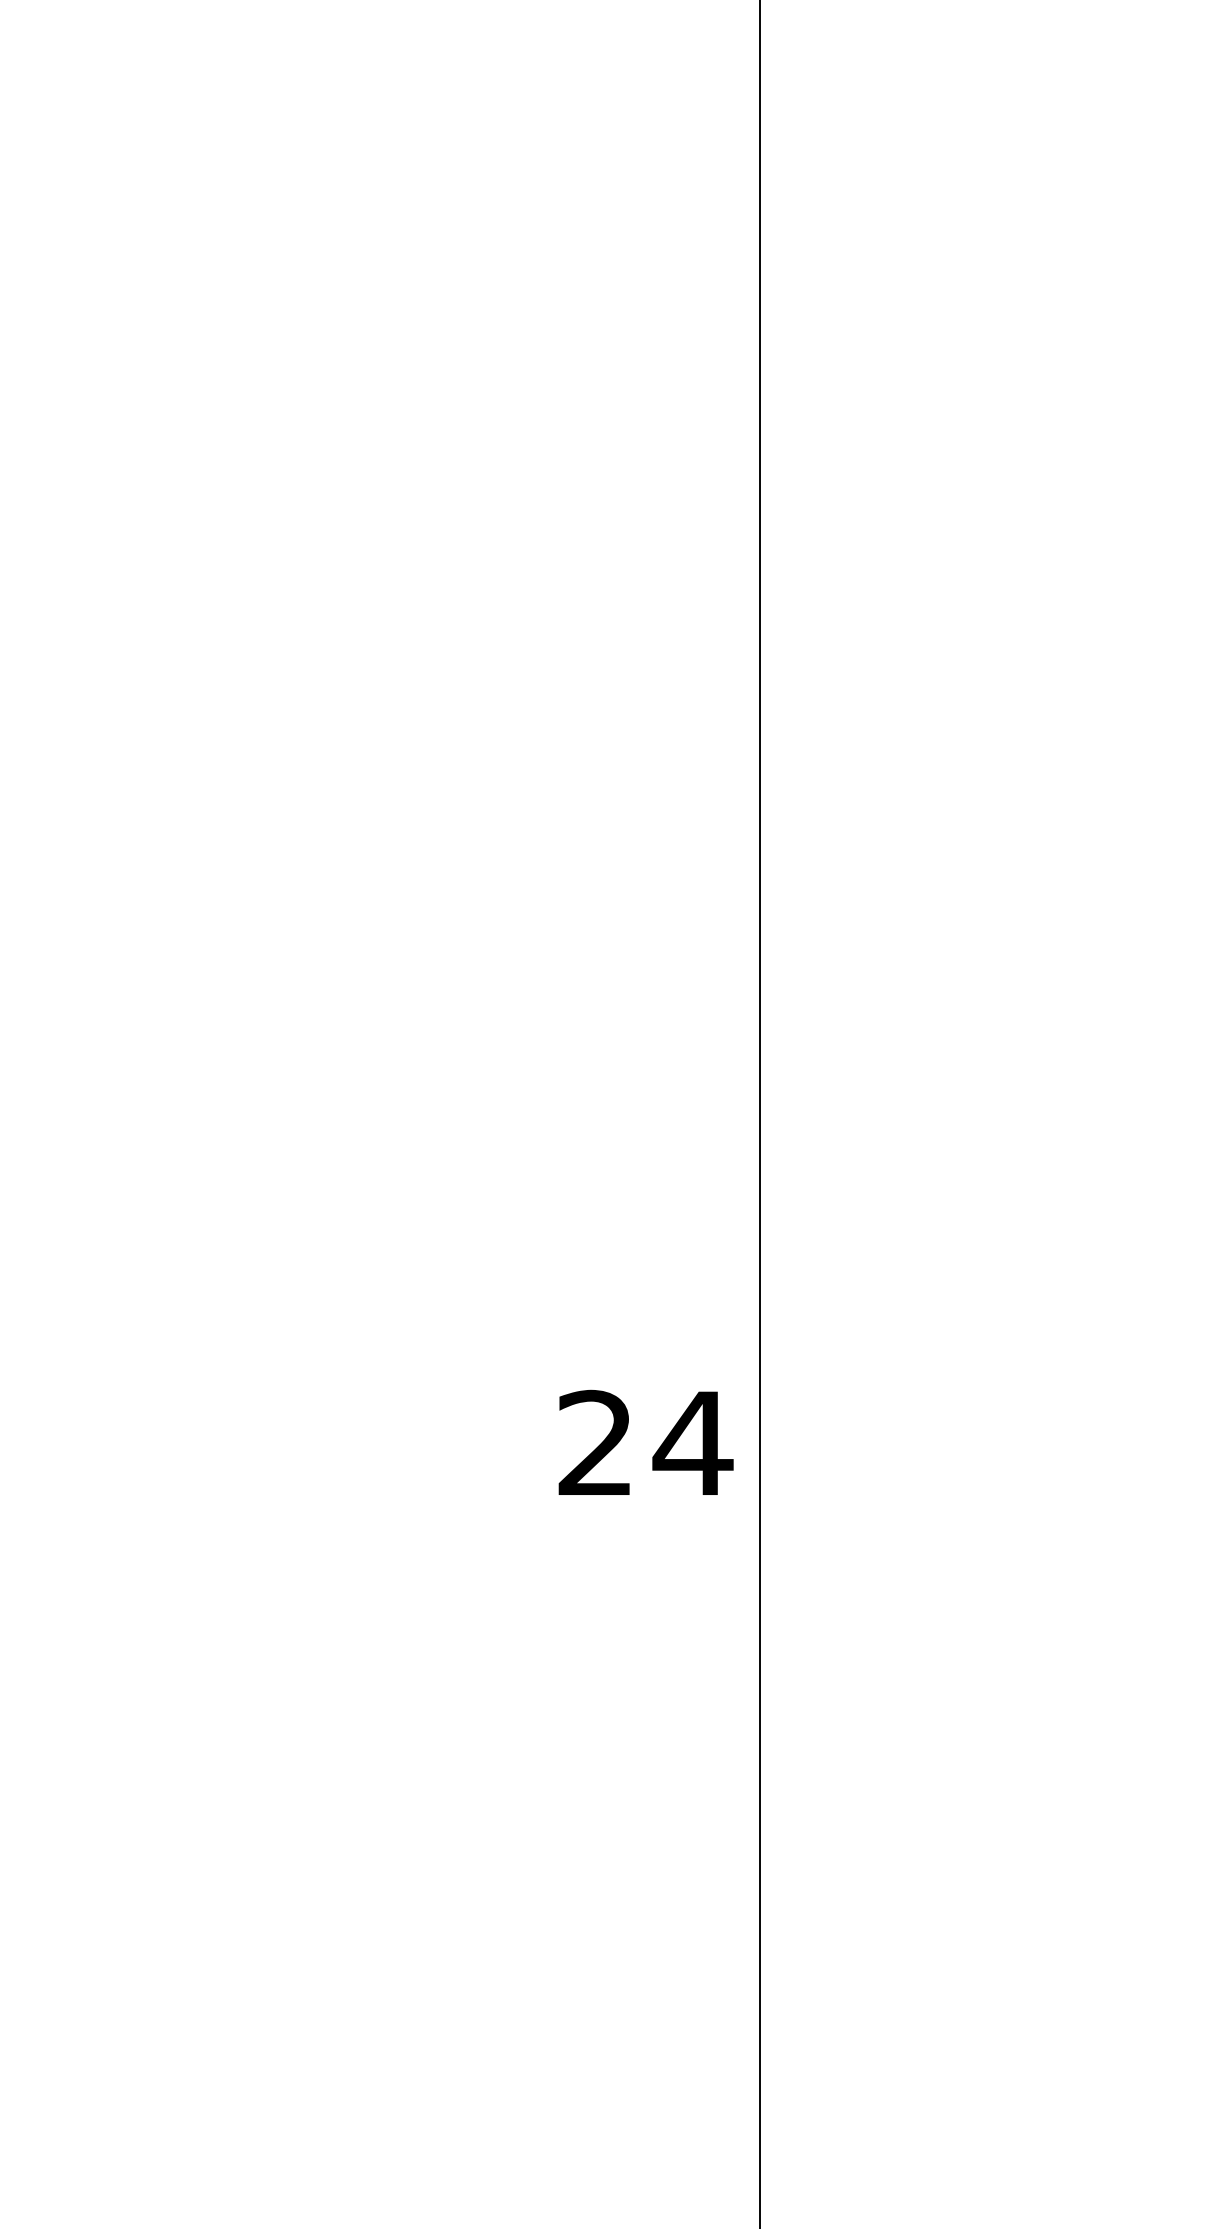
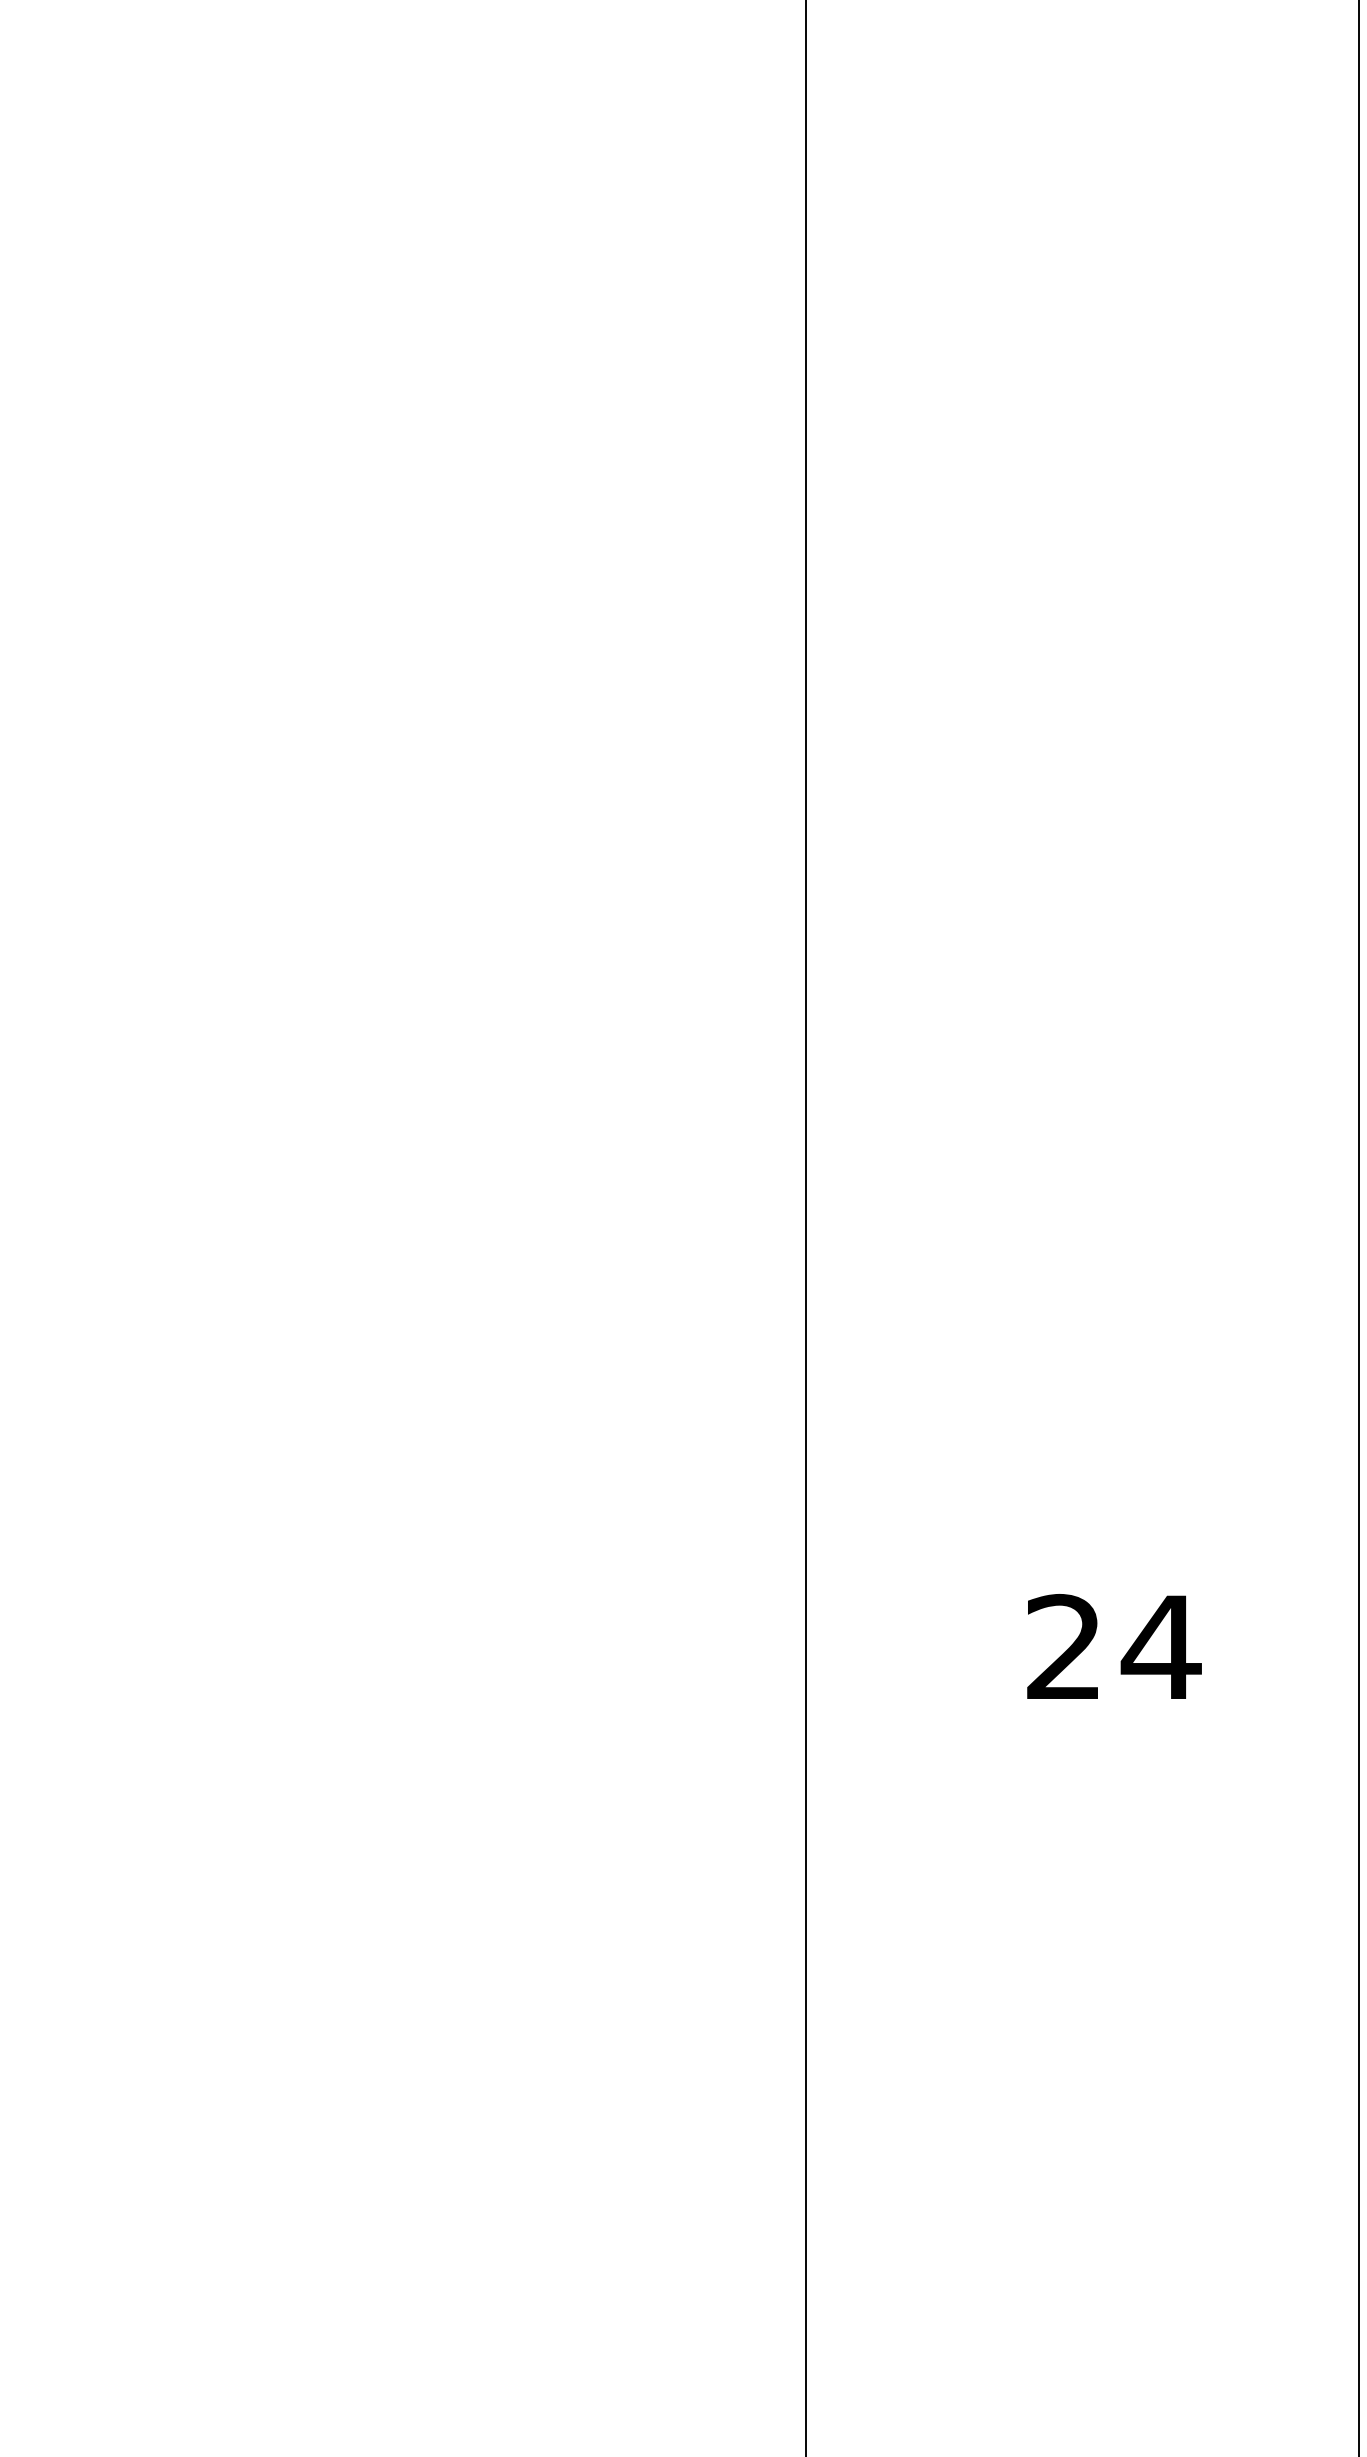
text: (646, 1442) -> (1114, 1646), moved

